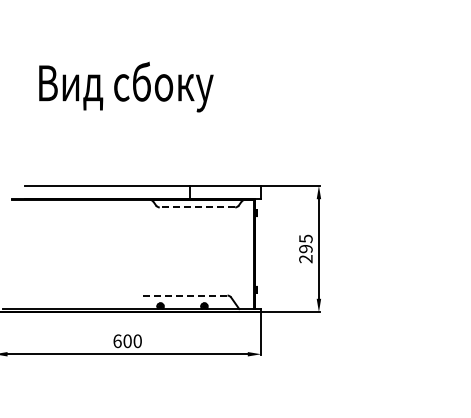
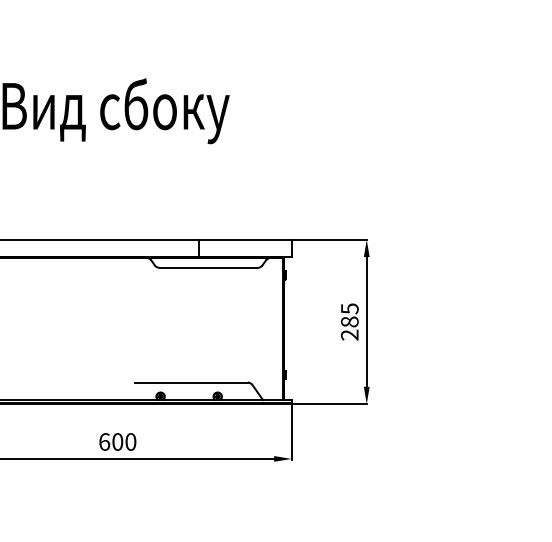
line: (197, 207) -> (208, 267), dashed -> solid
text: (305, 248) -> (349, 321), 295 -> 285
line: (183, 295) -> (190, 382), dashed -> solid

